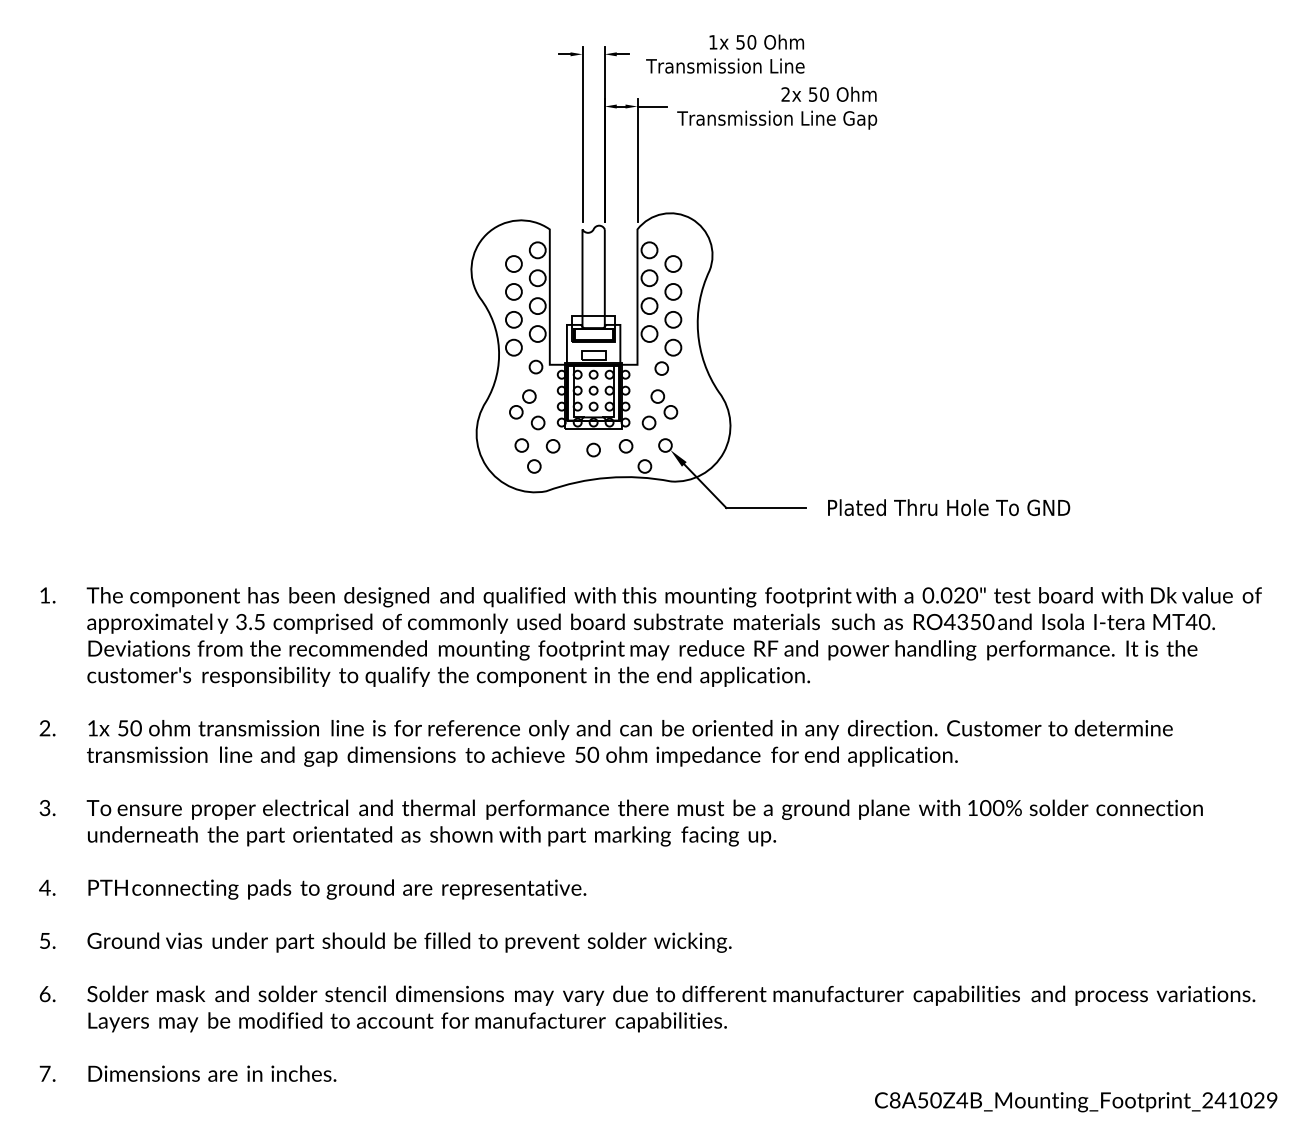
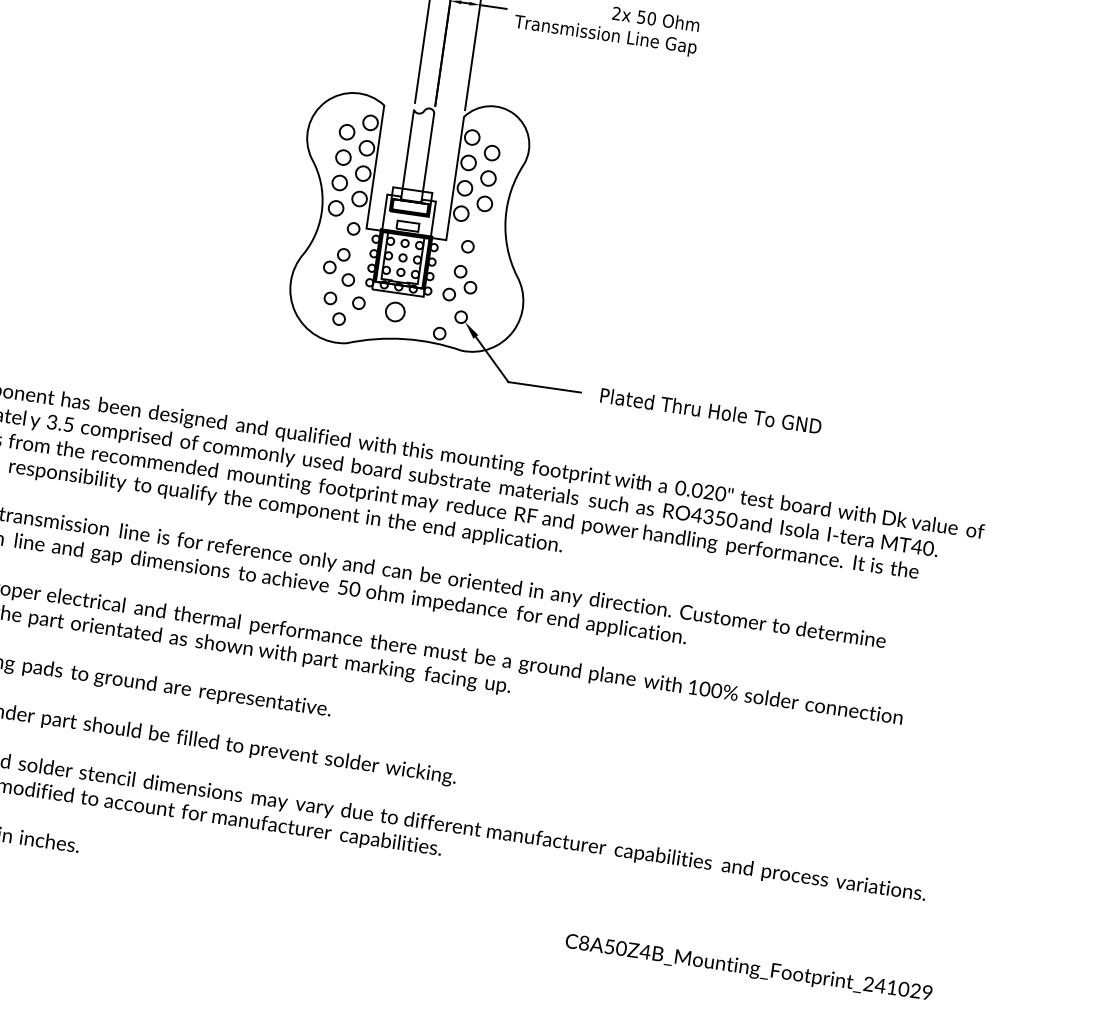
circle: (673, 347) -> (481, 229), removed
circle: (625, 446) -> (424, 312), removed
circle: (593, 449) -> (395, 311), size x1.6

